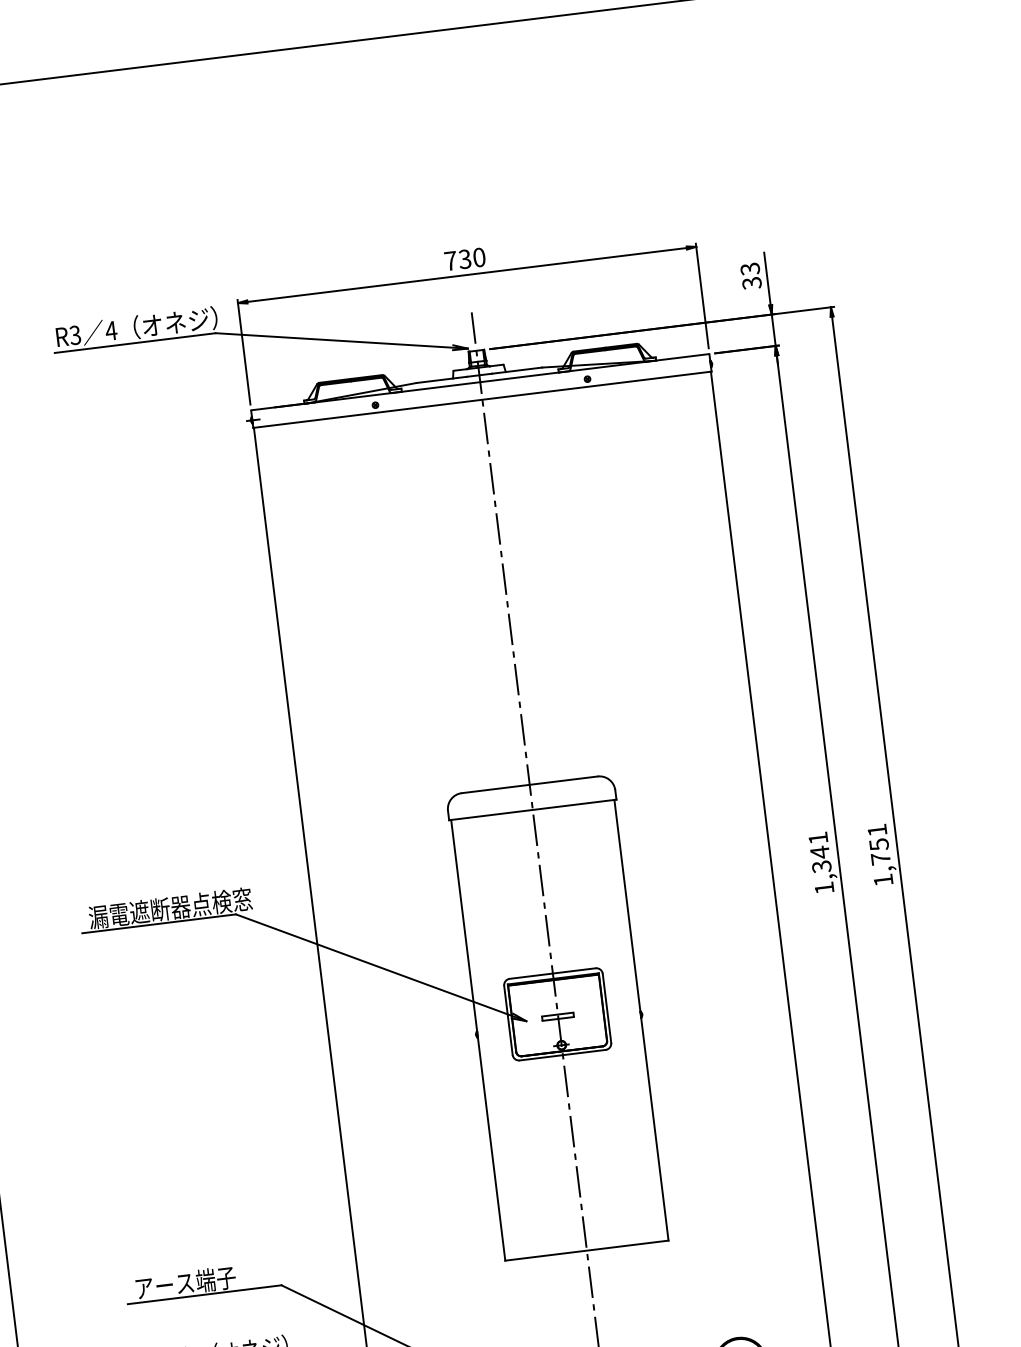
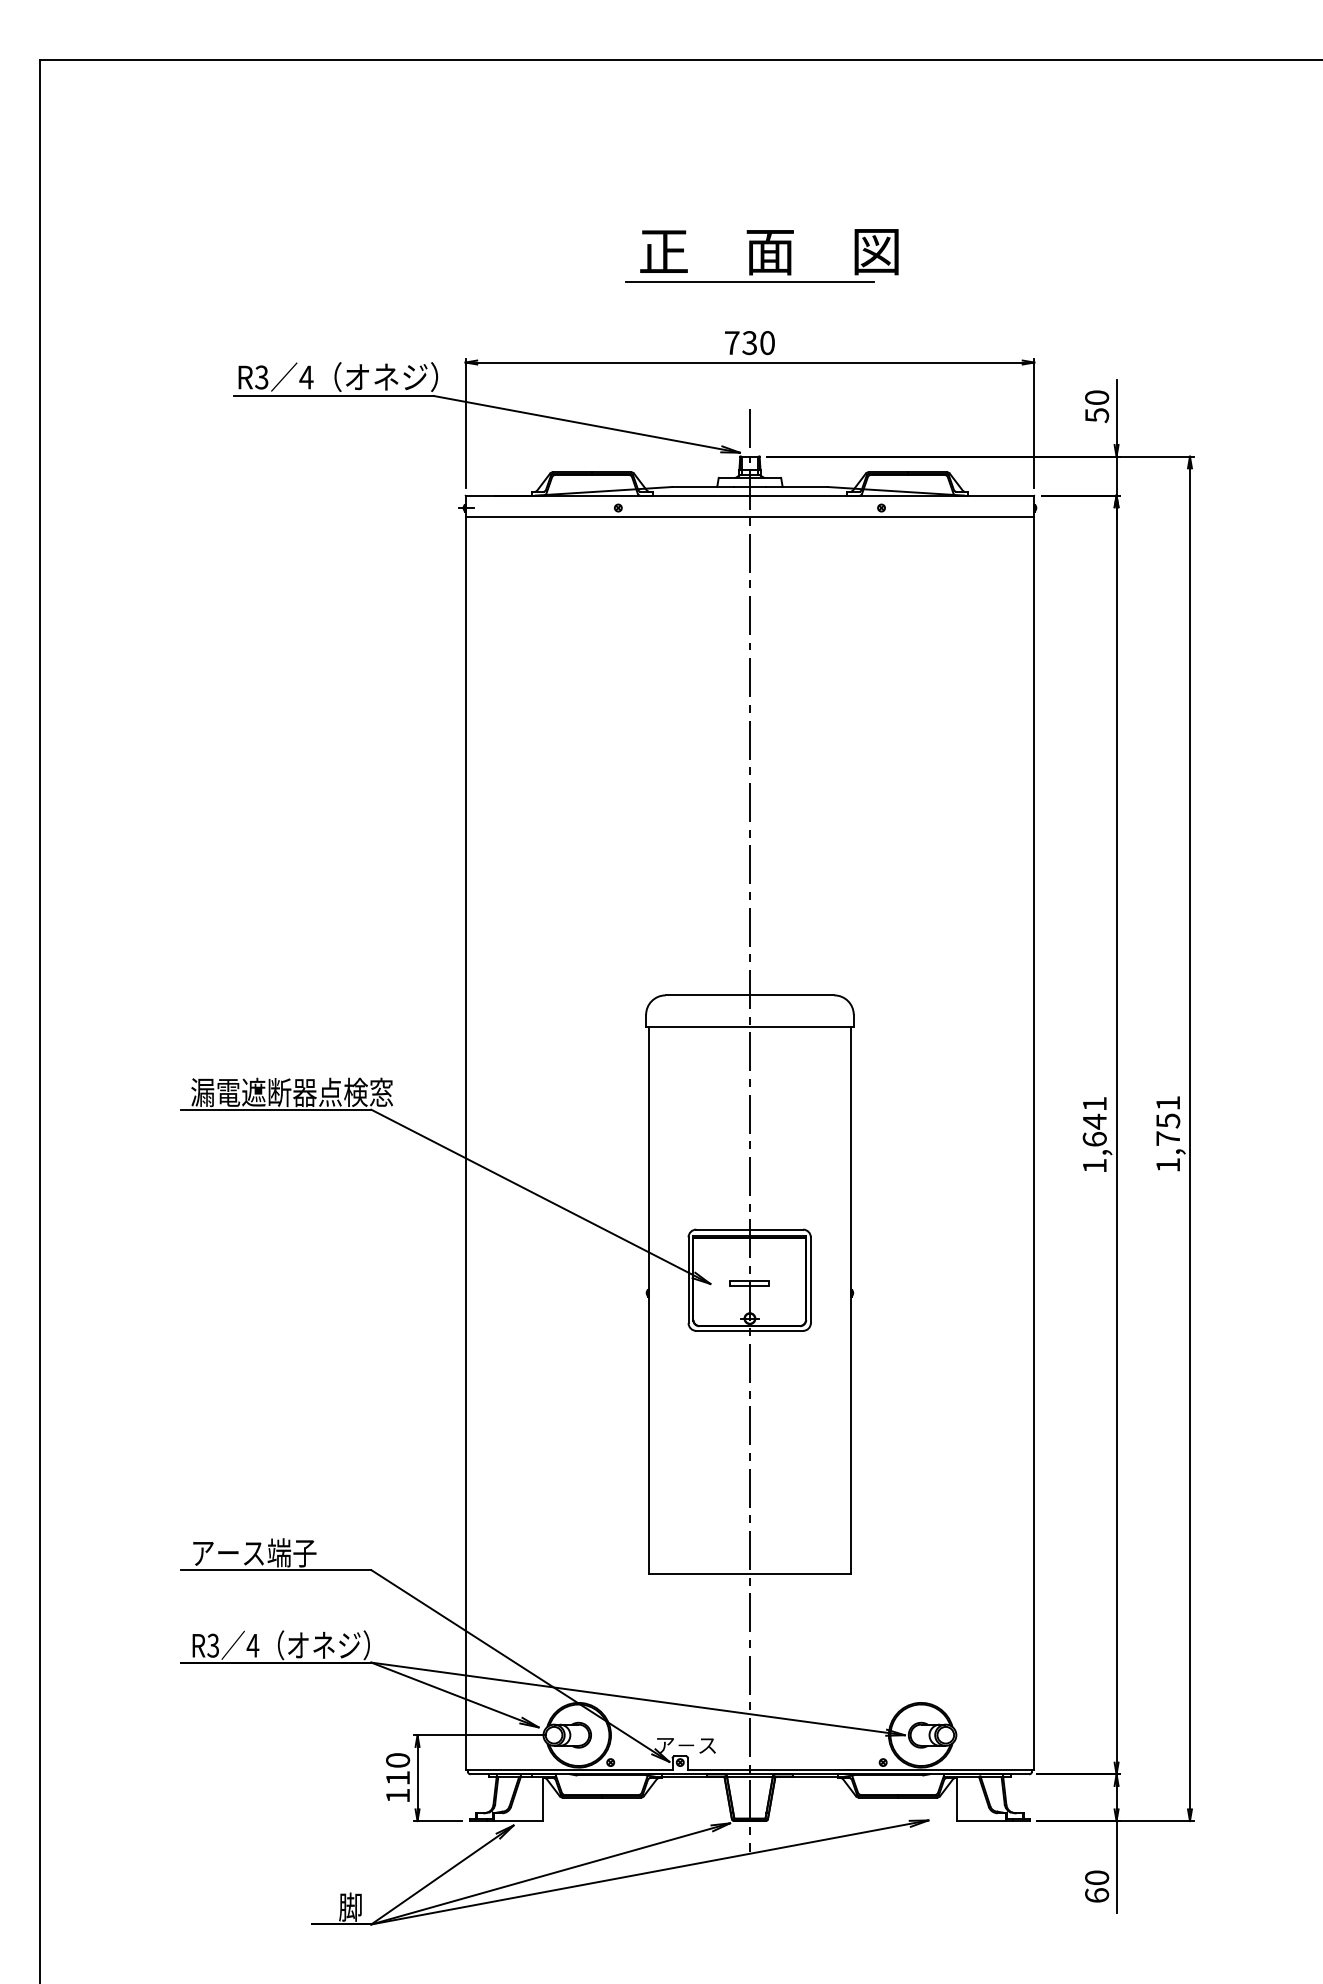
part: (465, 187) -> (761, 255), added
text: (751, 276) -> (1097, 406), 33 -> 50
text: (821, 866) -> (1094, 1139), 1,341 -> 1,641

